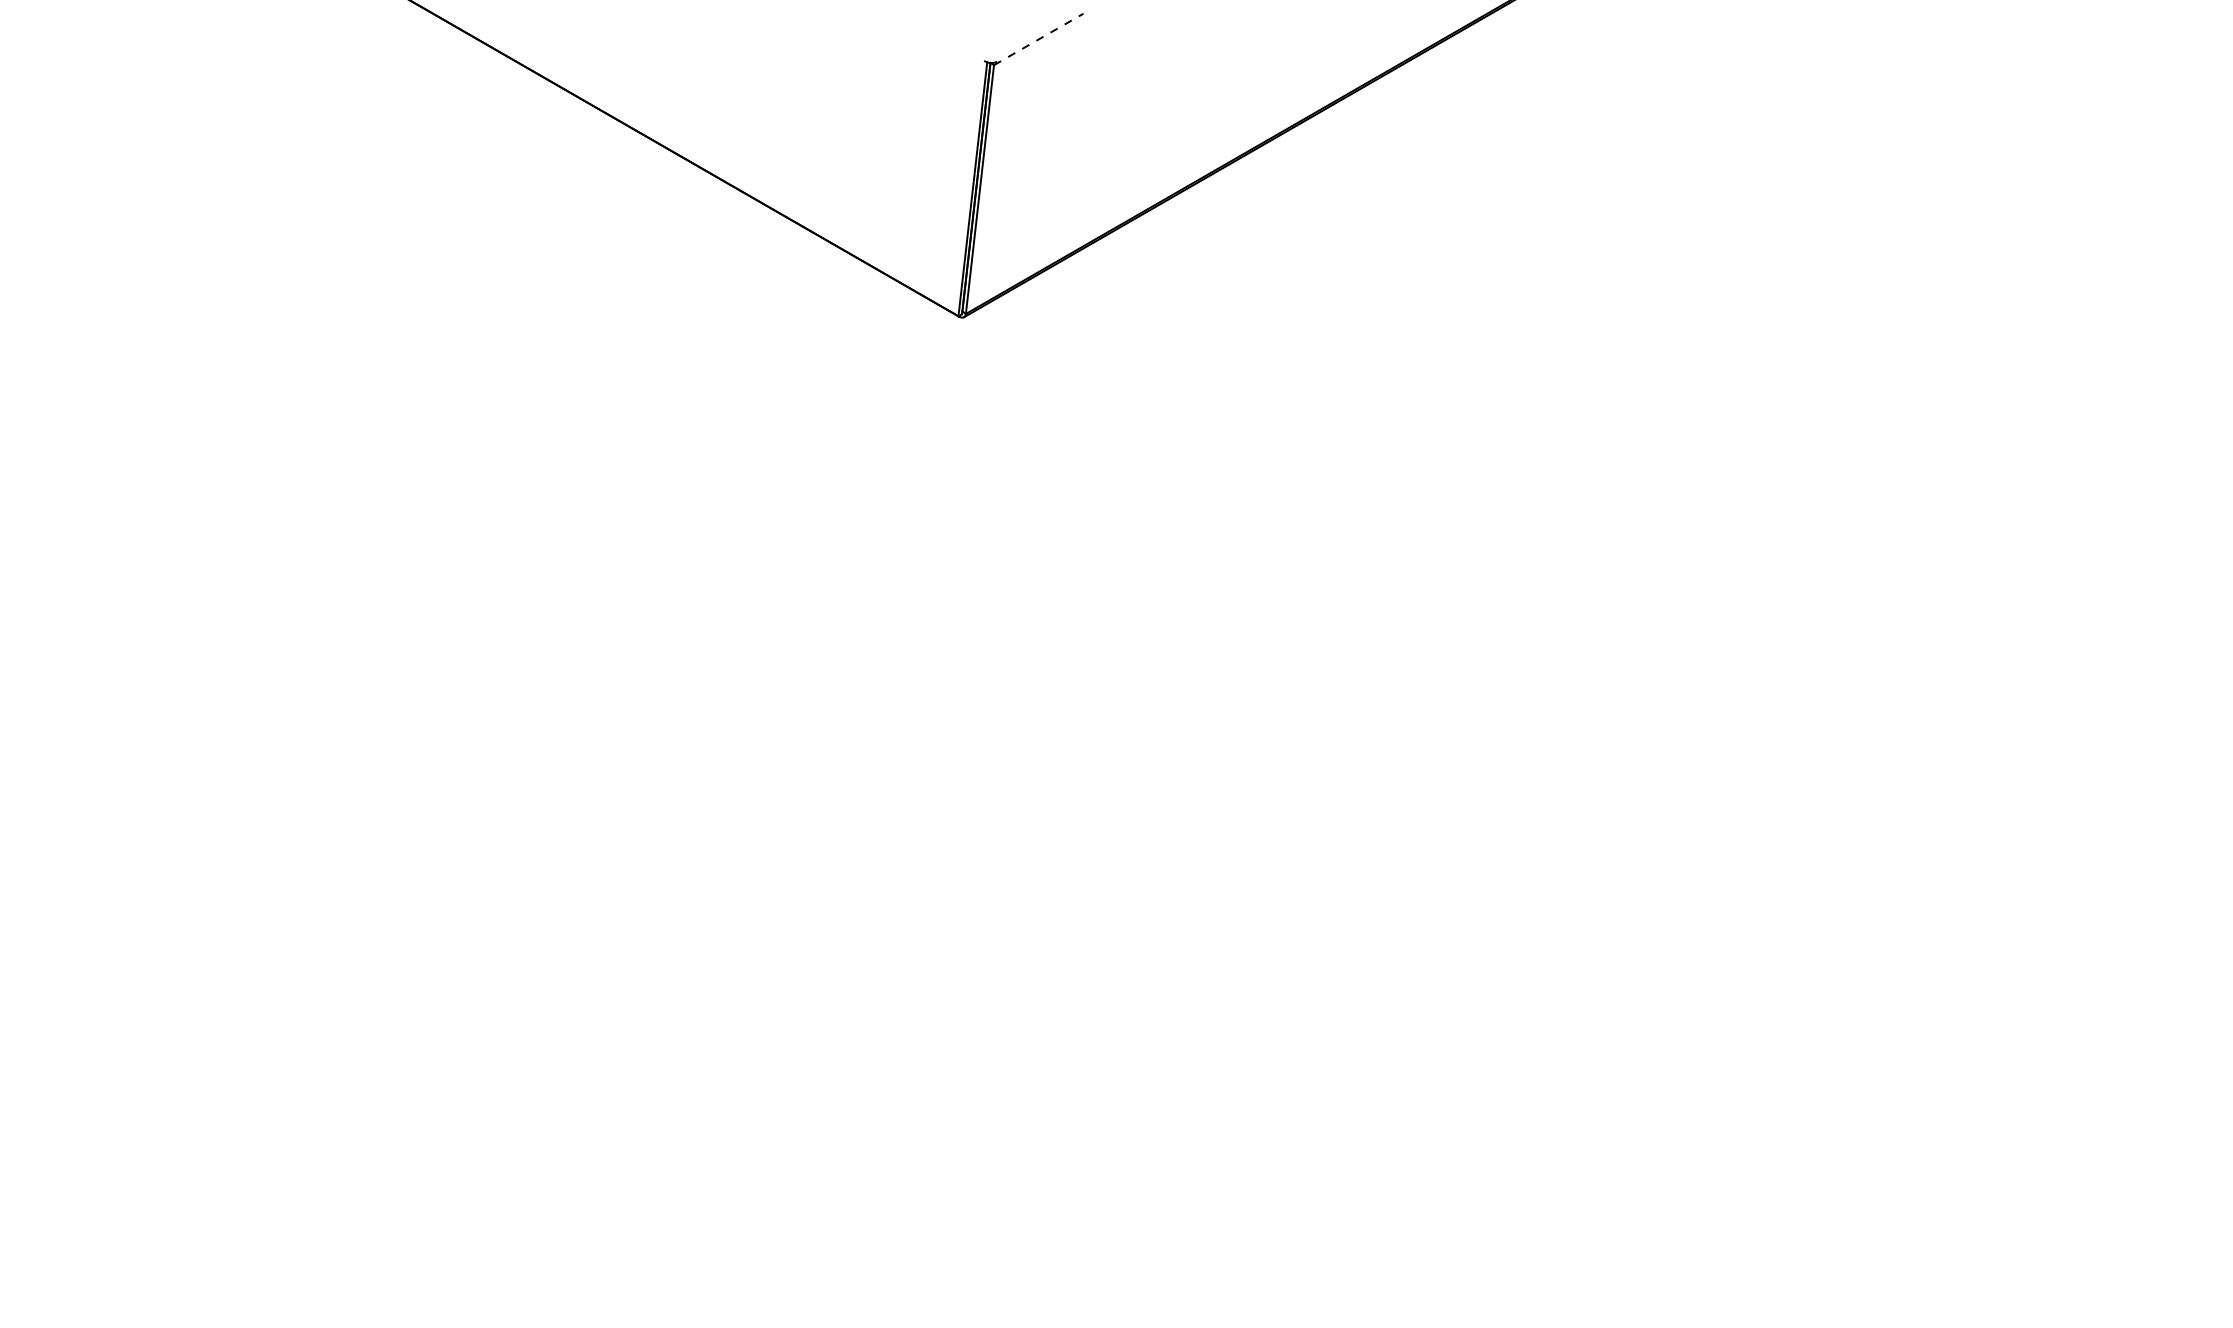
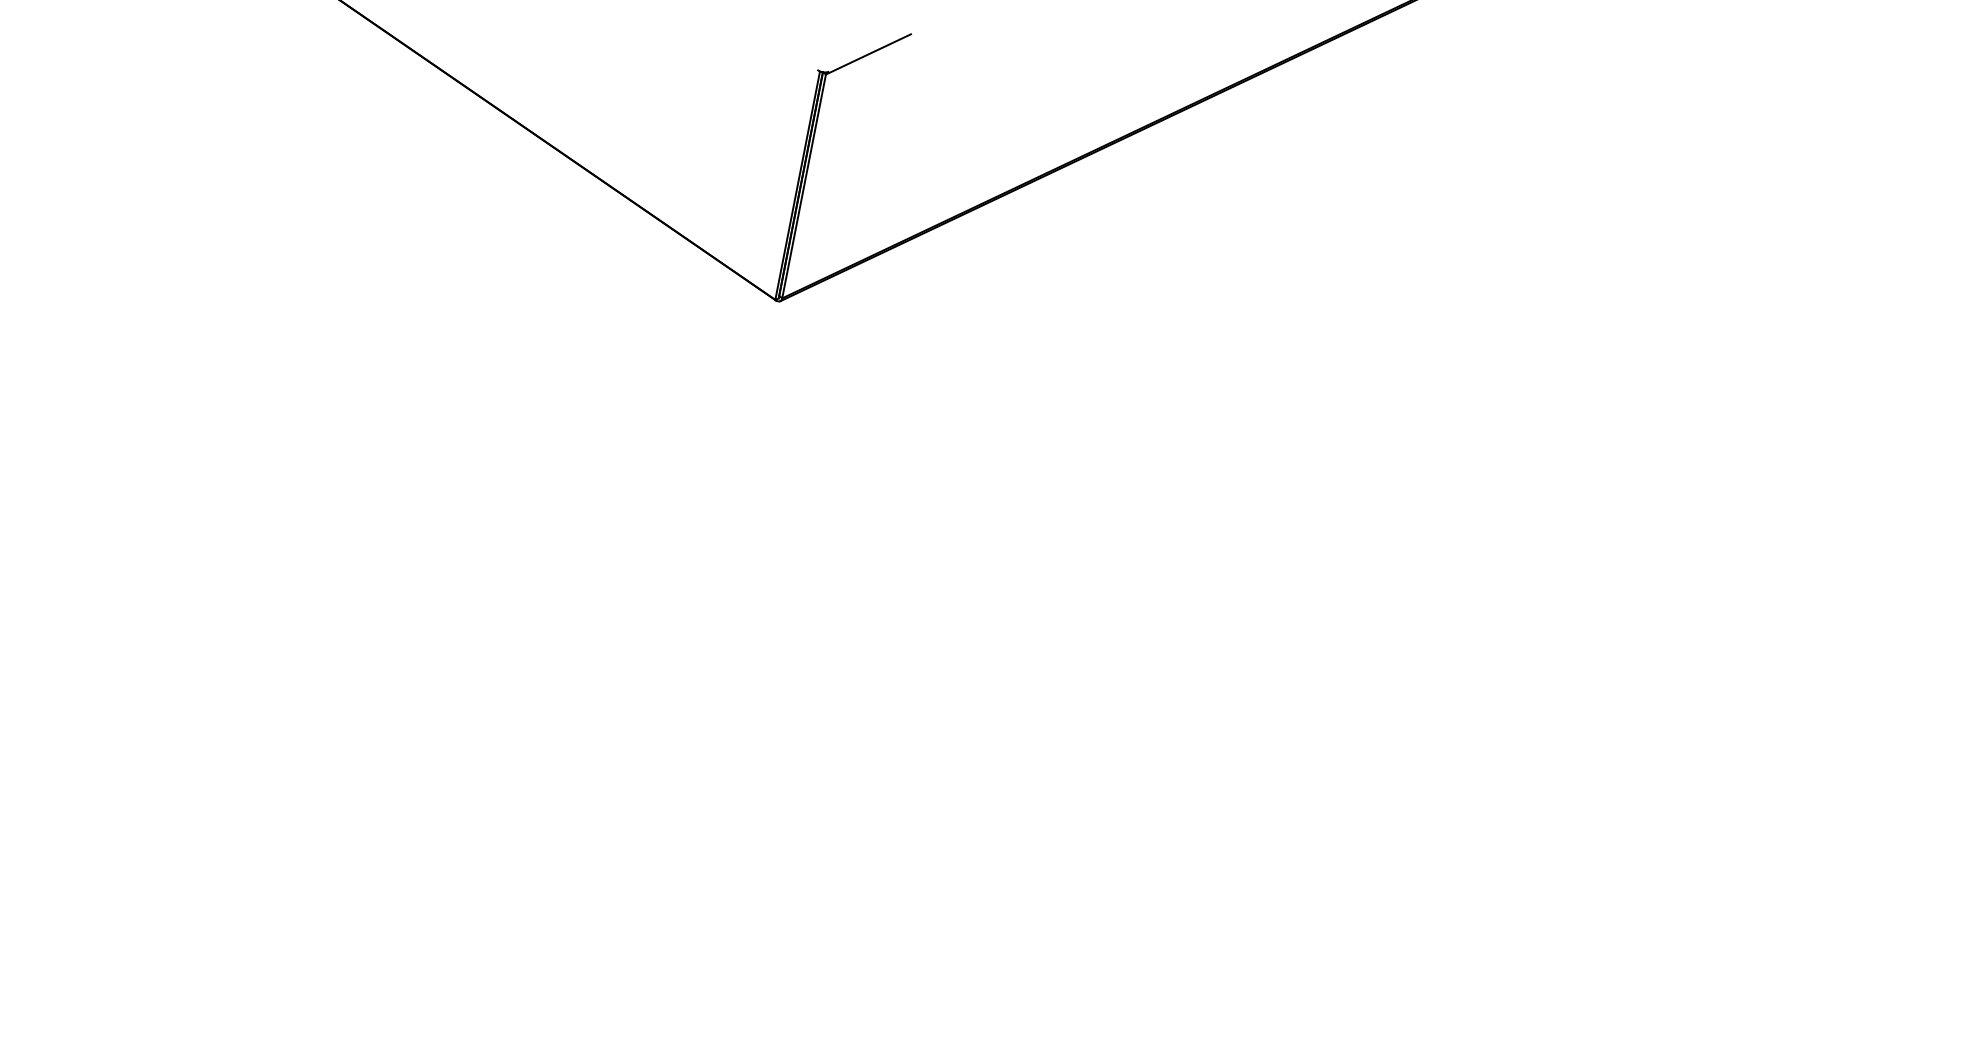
line: (1038, 39) -> (868, 54), dashed -> solid

